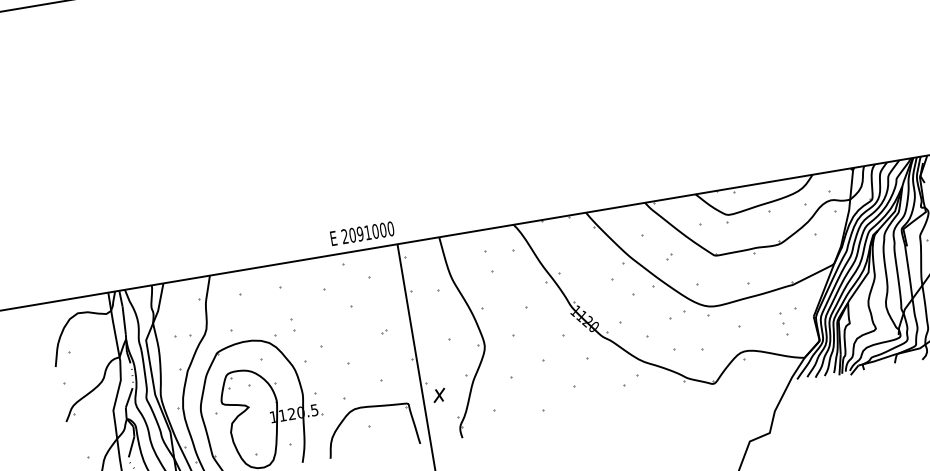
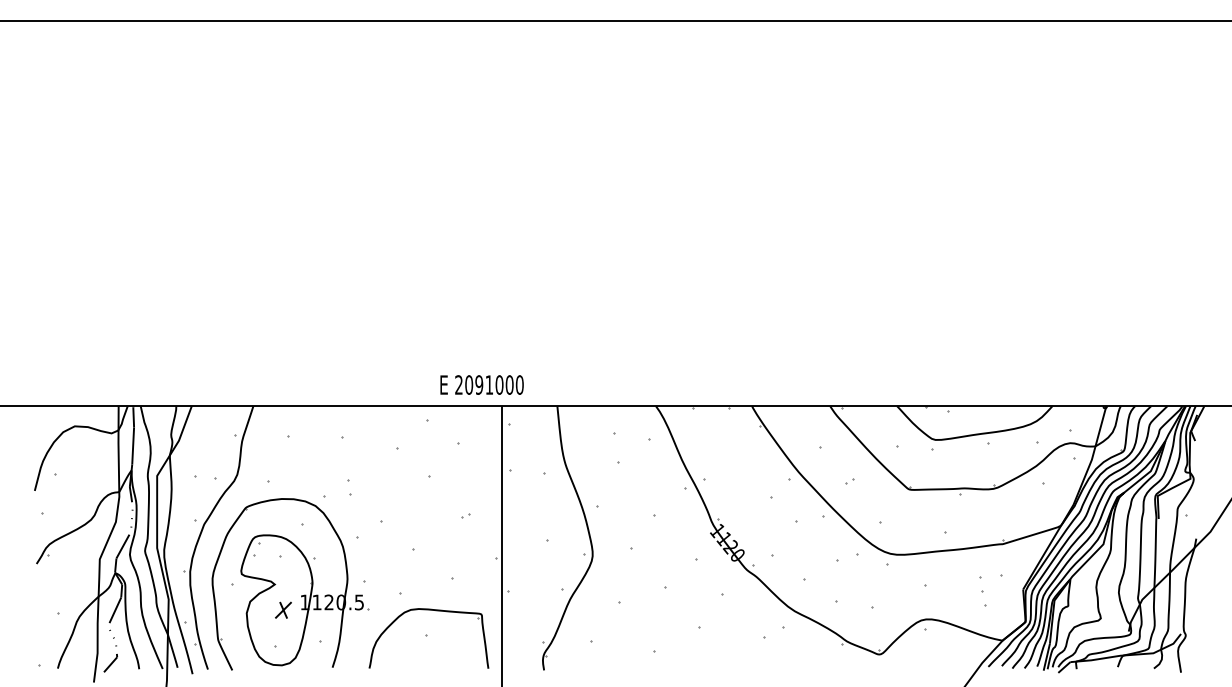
text: (361, 233) -> (481, 384), moved
part: (439, 394) -> (283, 609), moved

